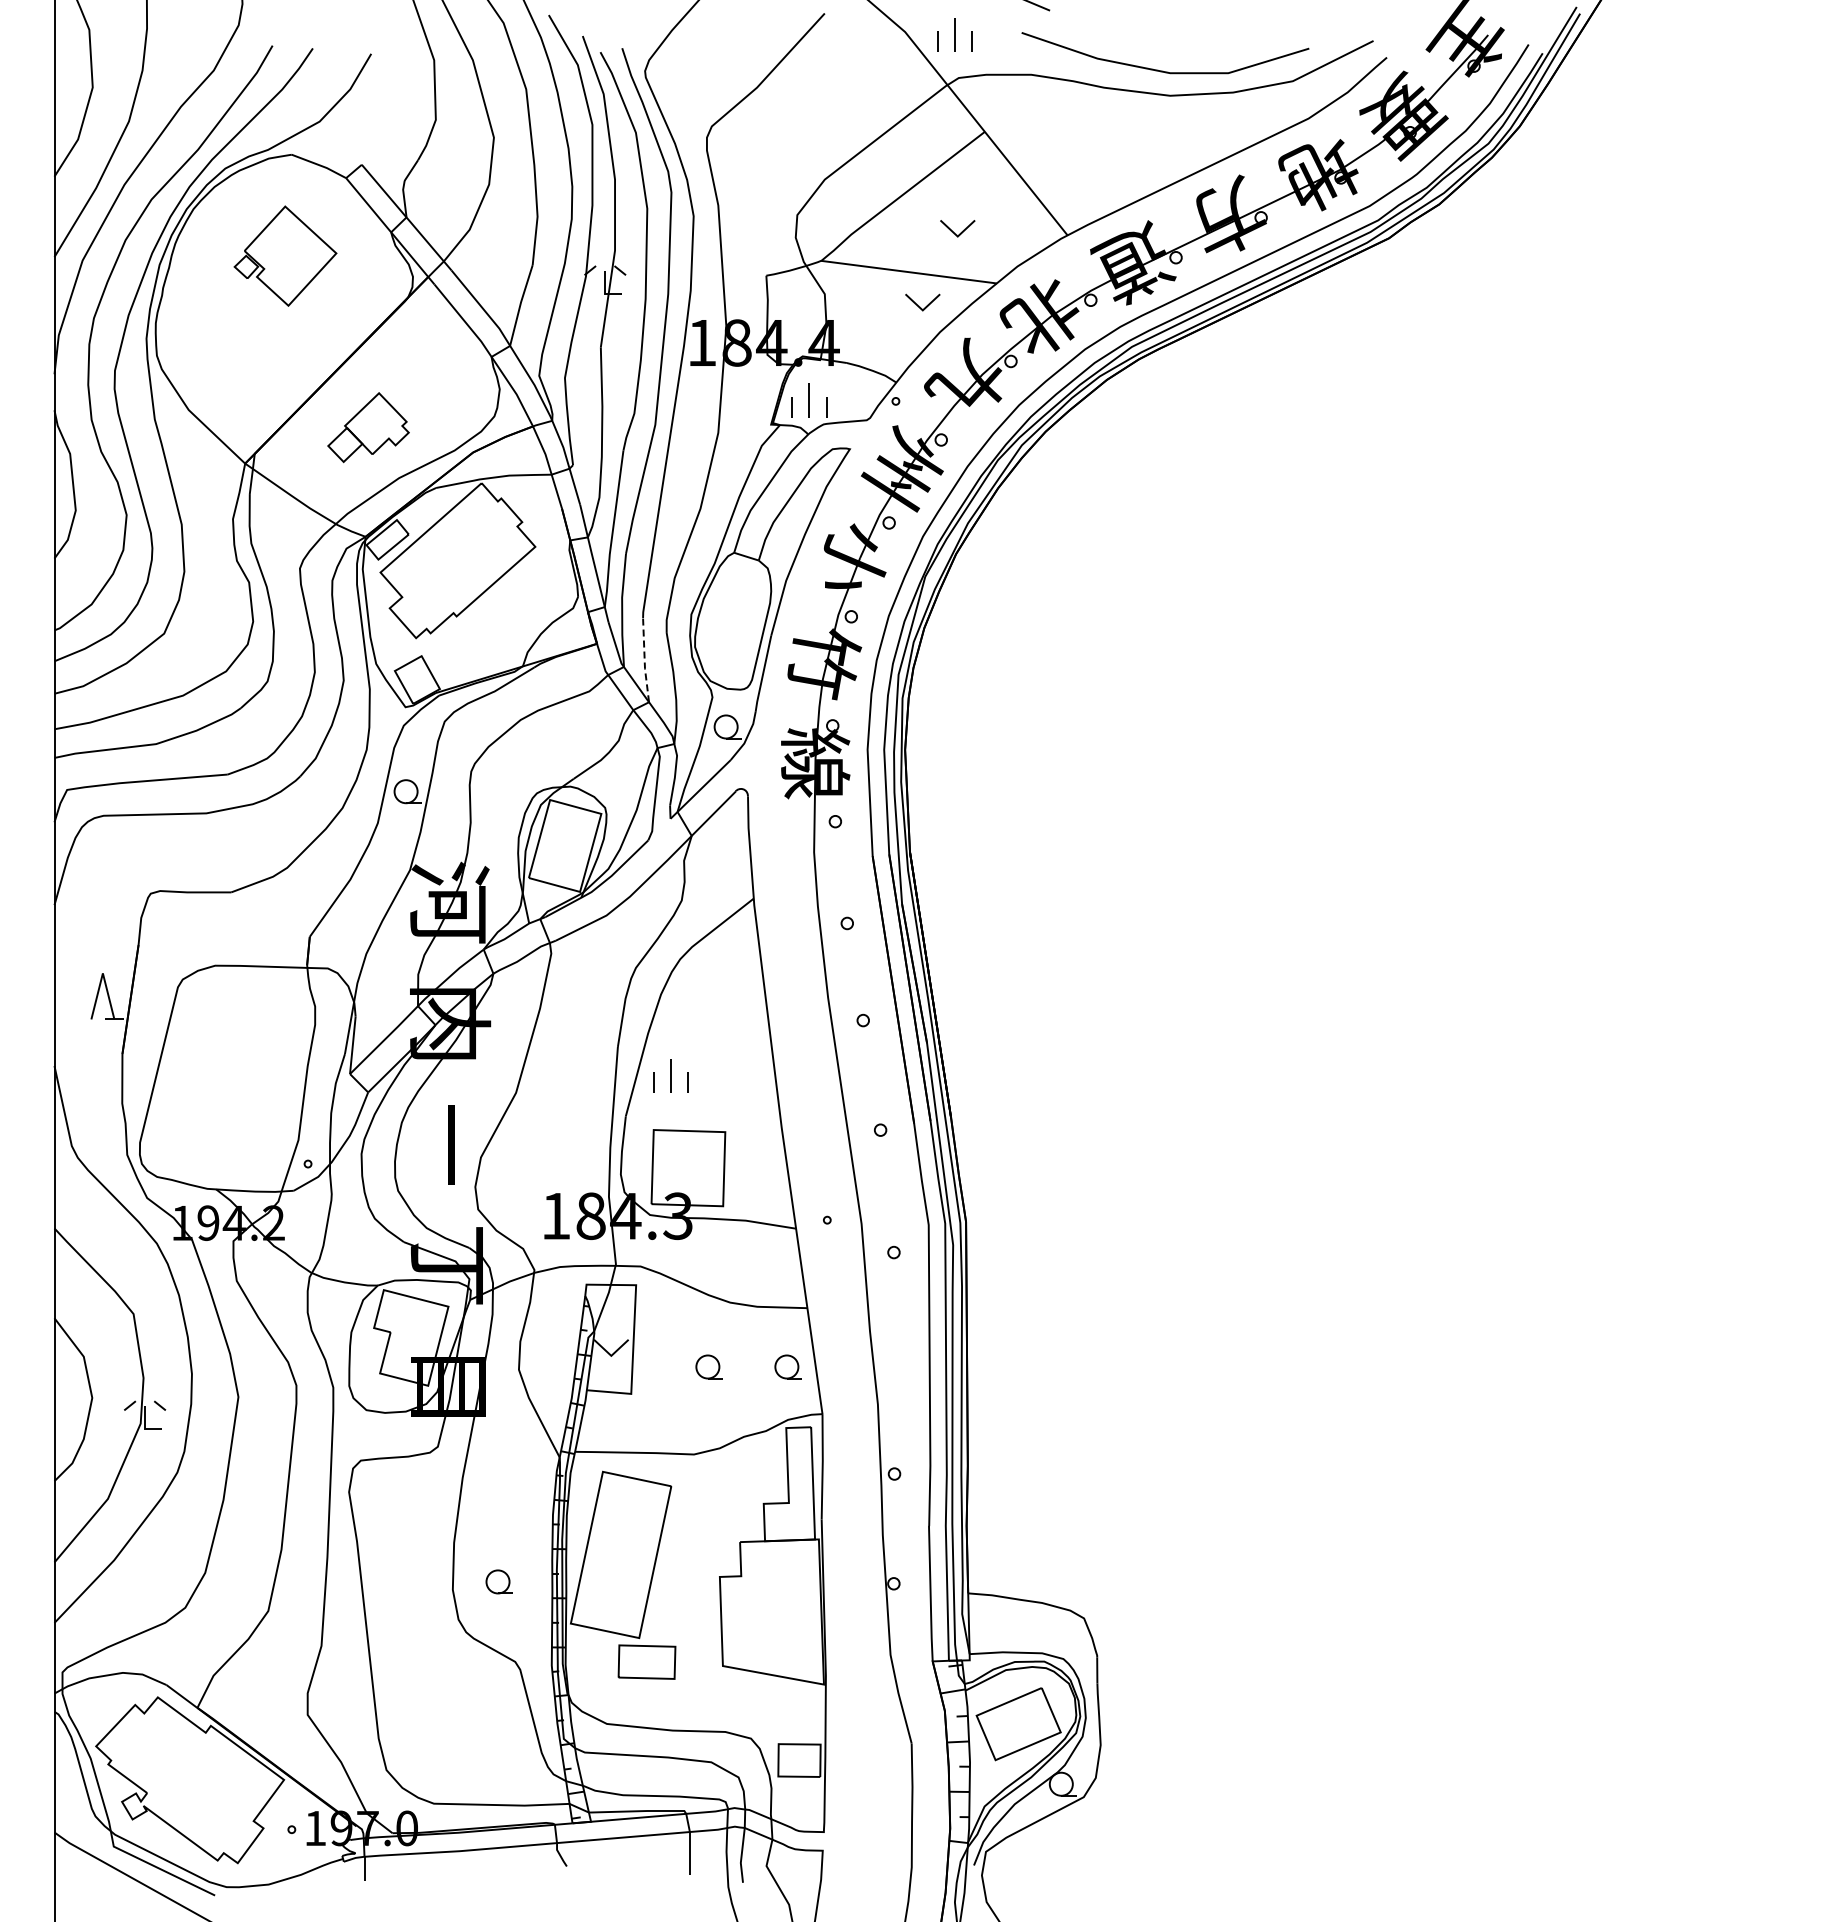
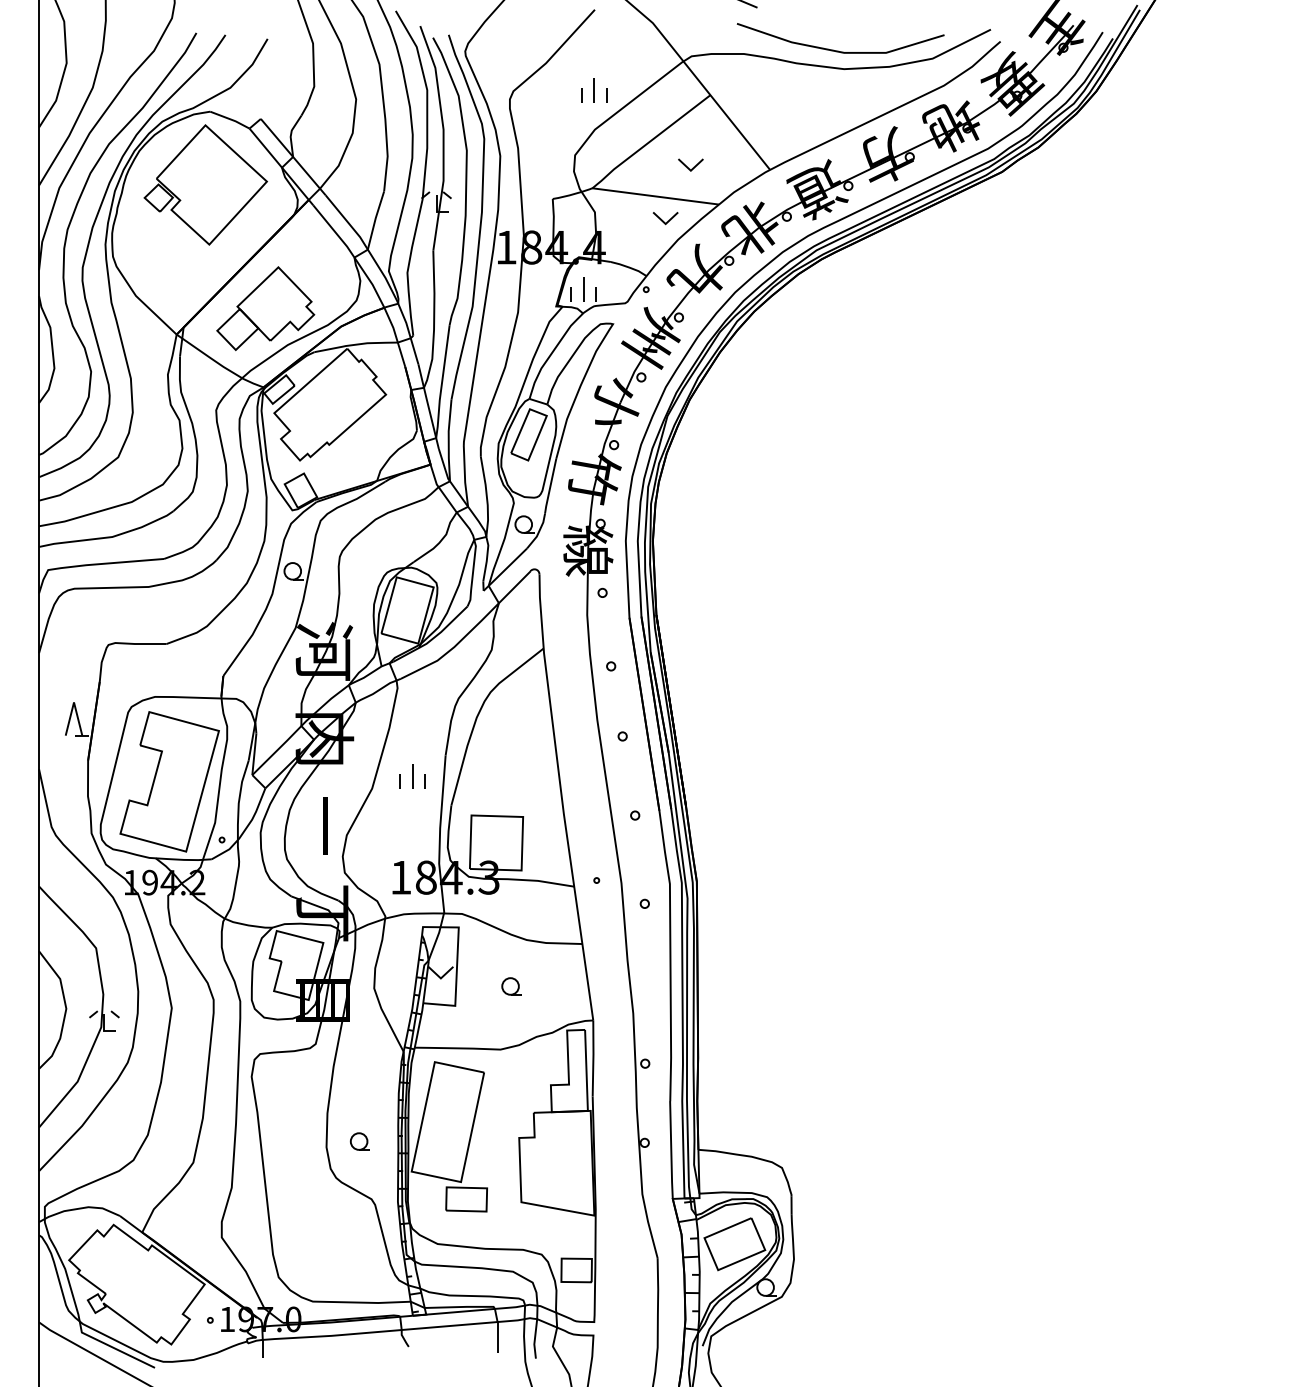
part: (954, 34) -> (593, 90), moved
part: (285, 255) -> (205, 184), size x1.67
part: (368, 427) -> (265, 308), size x1.67
part: (733, 602) -> (529, 434), added
line: (644, 660) -> (464, 476), dashed -> solid
part: (670, 1075) -> (412, 776), moved
part: (235, 1083) -> (169, 781), added
part: (787, 1366) -> (568, 986), removed

